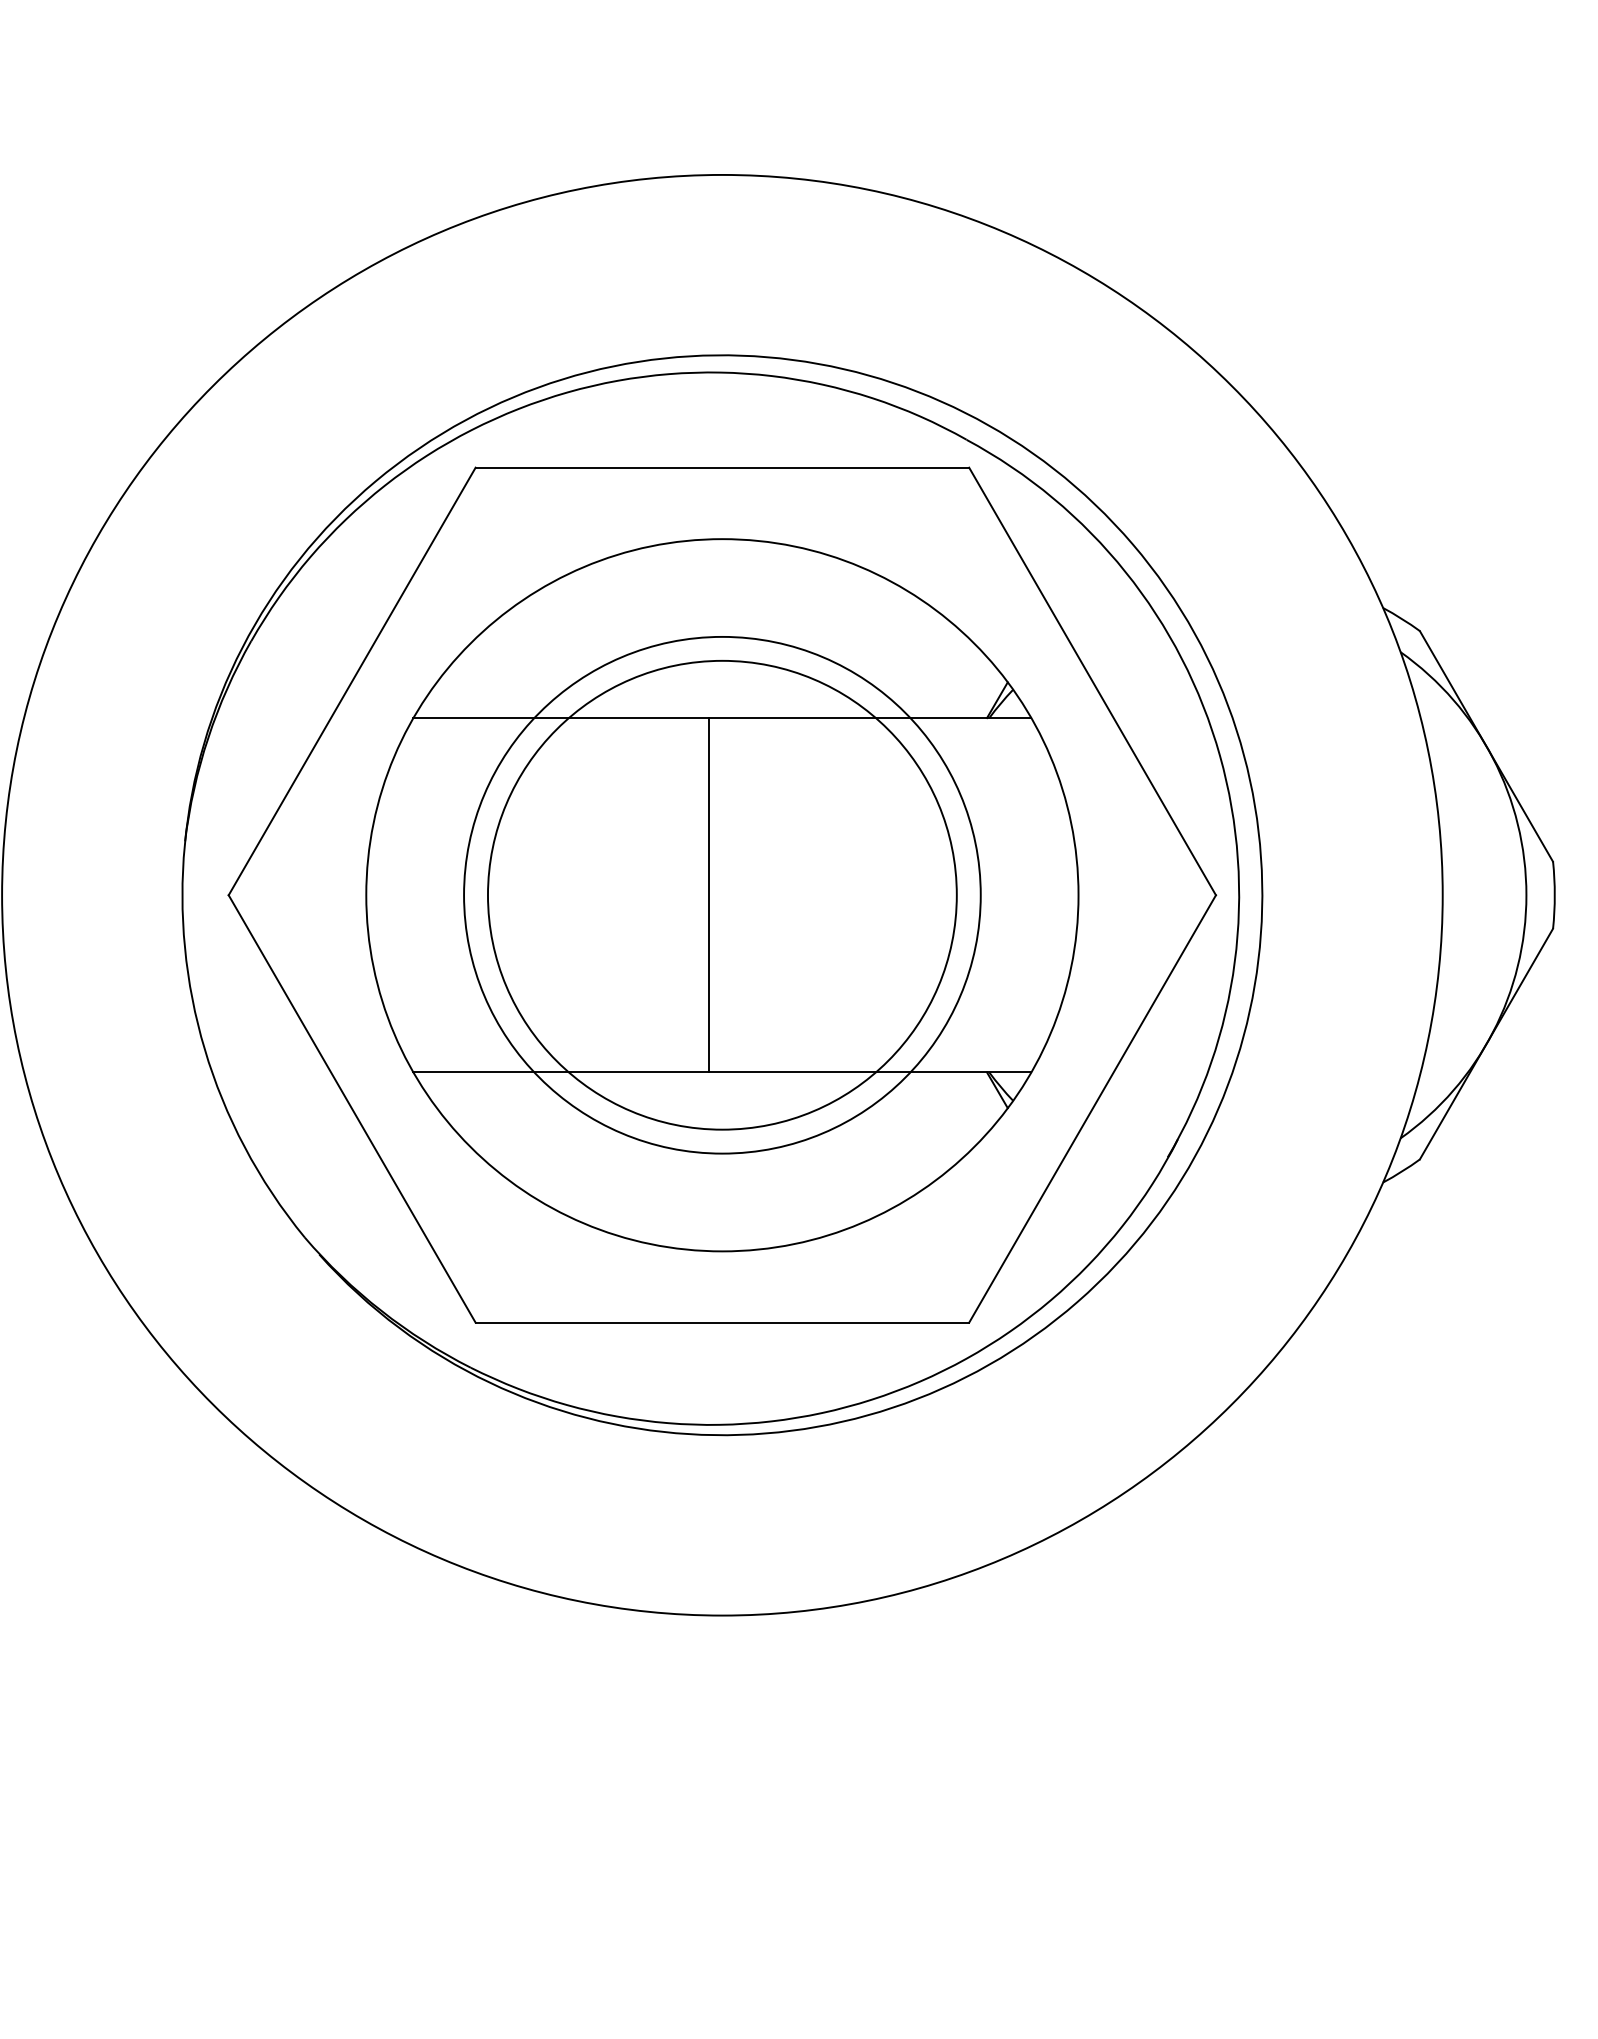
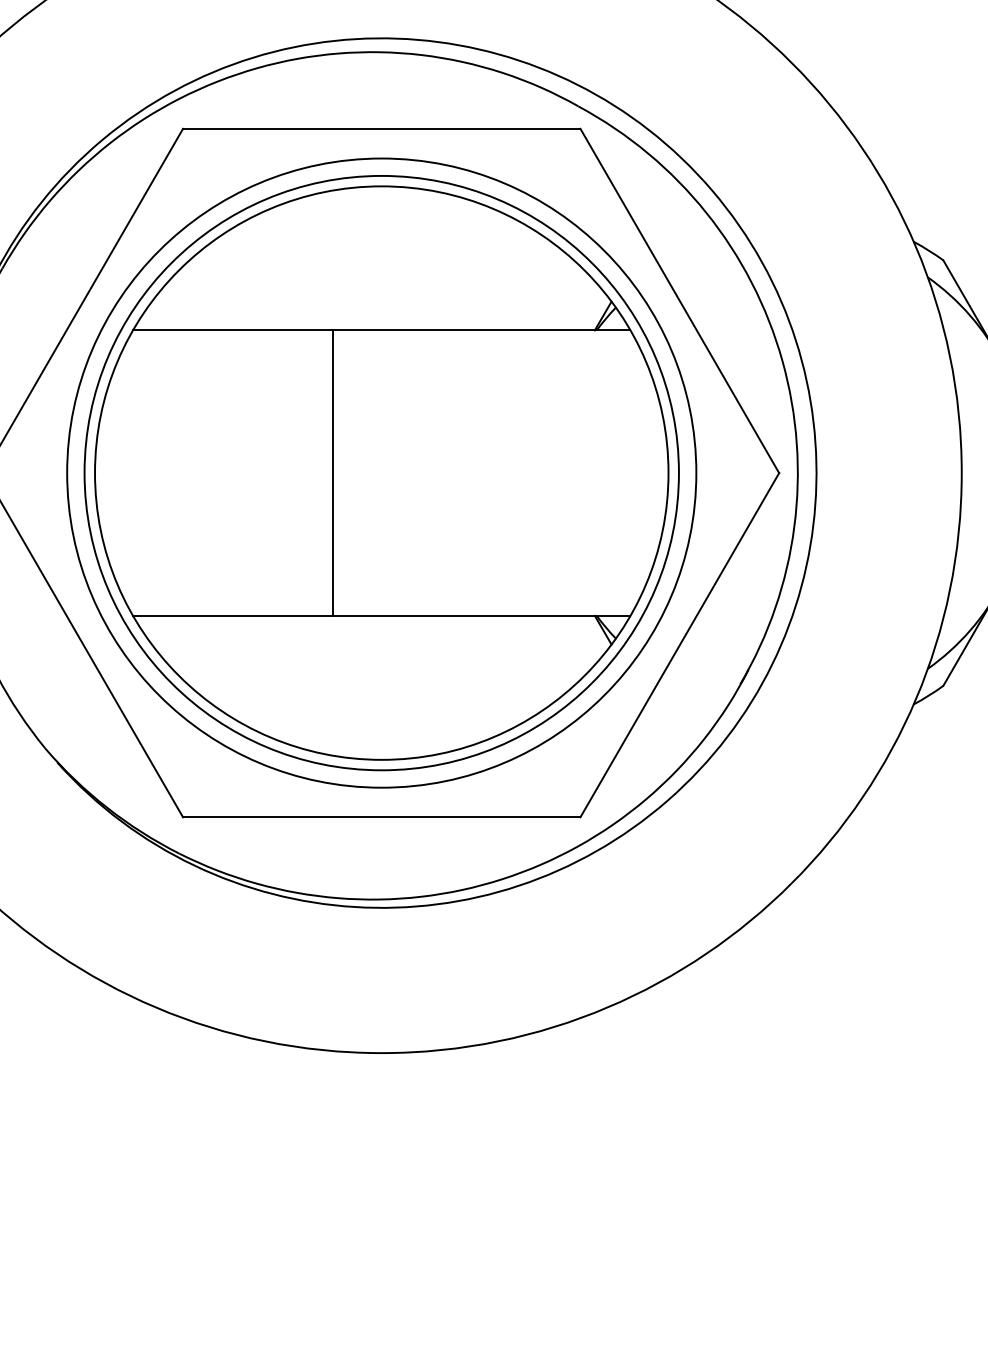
circle: (722, 894) -> (381, 472), size x1.67
line: (709, 895) -> (332, 473), moved
circle: (722, 895) -> (381, 473), size x1.43

